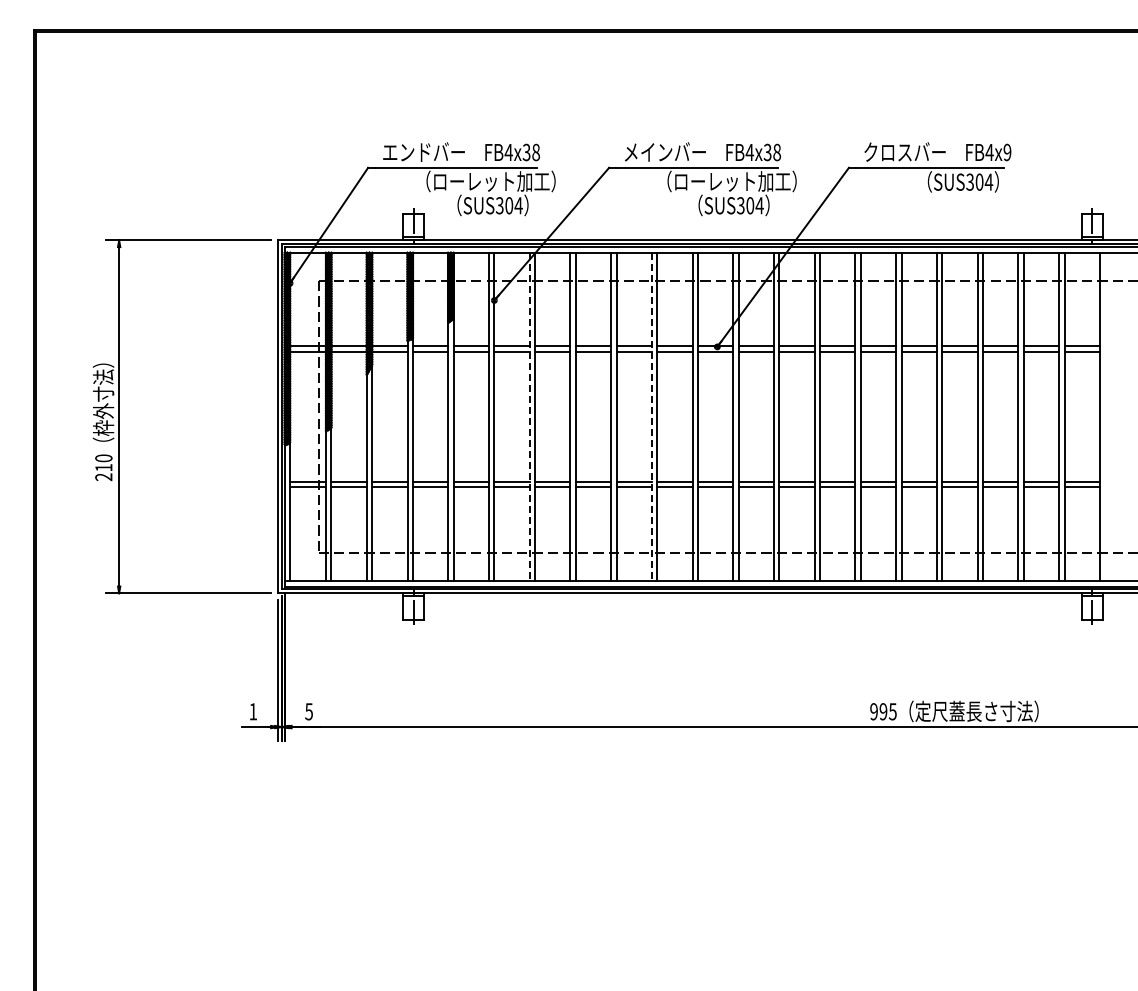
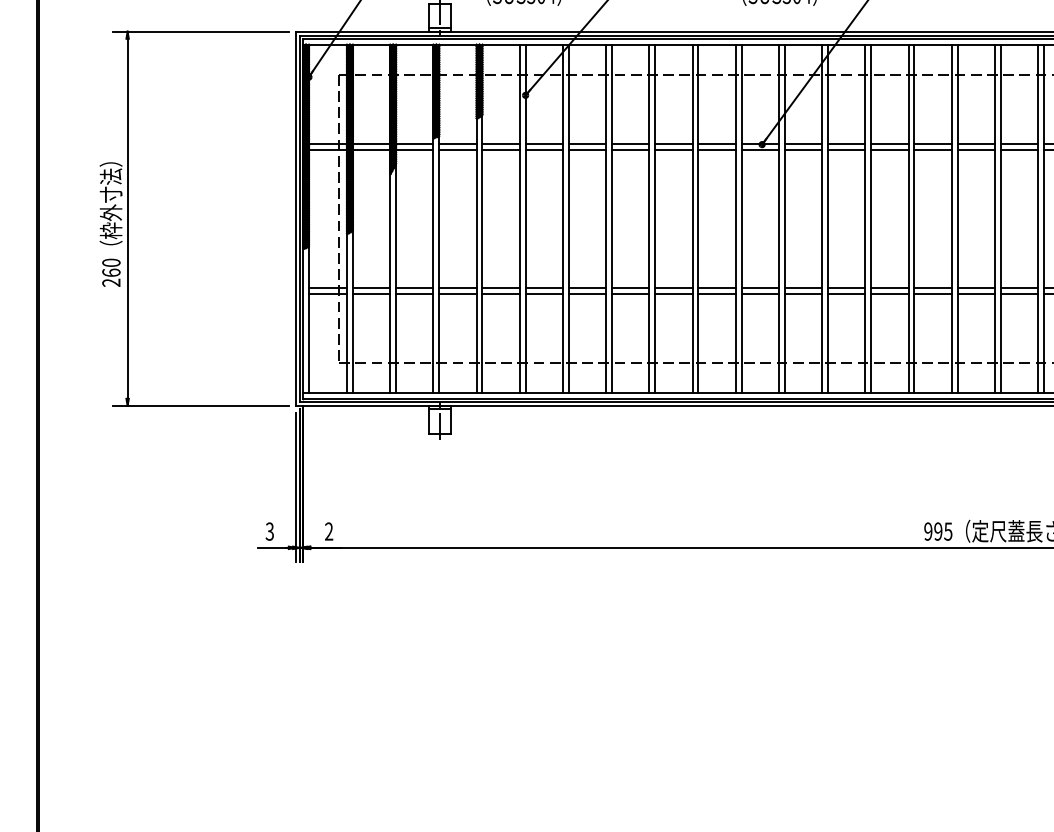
line: (529, 417) -> (562, 219), dashed -> solid
line: (651, 417) -> (692, 219), dashed -> solid
text: (103, 467) -> (111, 272), 210 -> 260
text: (253, 711) -> (270, 531), 1 -> 3
text: (308, 711) -> (328, 531), 5 -> 2

